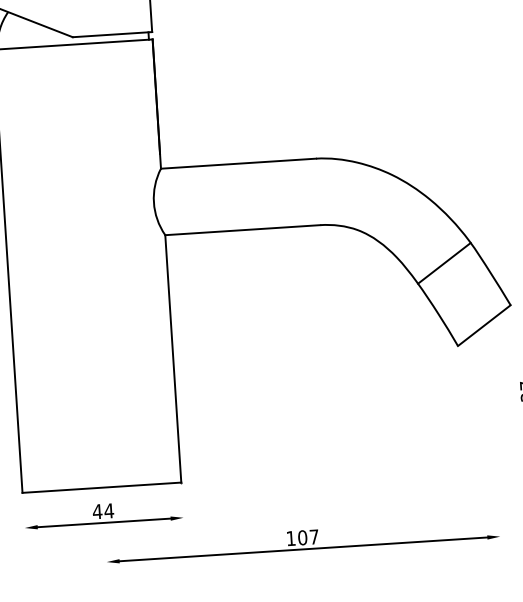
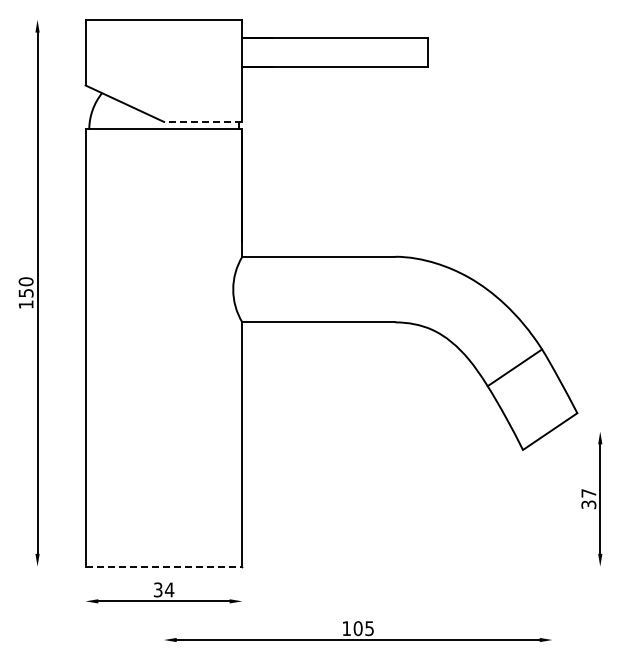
line: (111, 34) -> (202, 121), solid -> dashed
line: (102, 487) -> (164, 566), solid -> dashed
text: (96, 511) -> (157, 589), 44 -> 34
text: (314, 536) -> (369, 628), 107 -> 105

